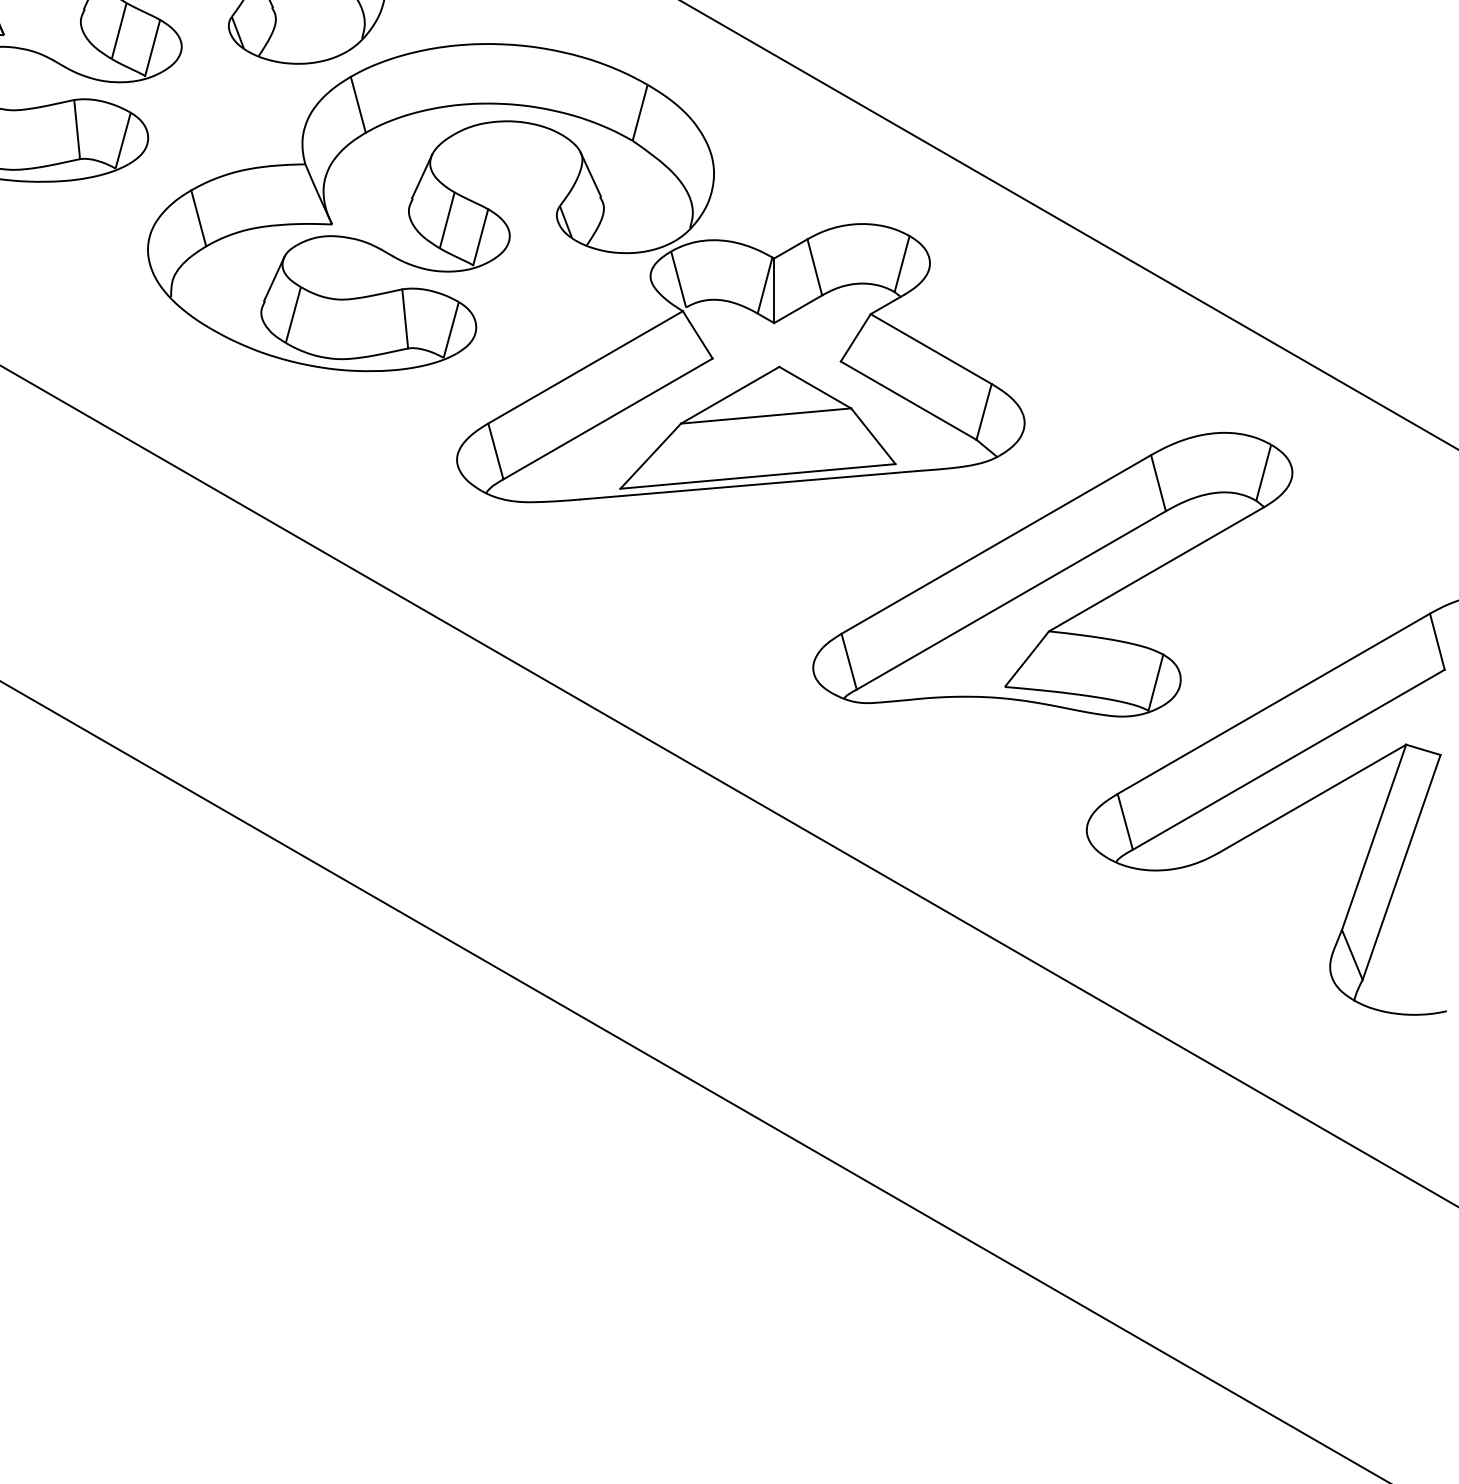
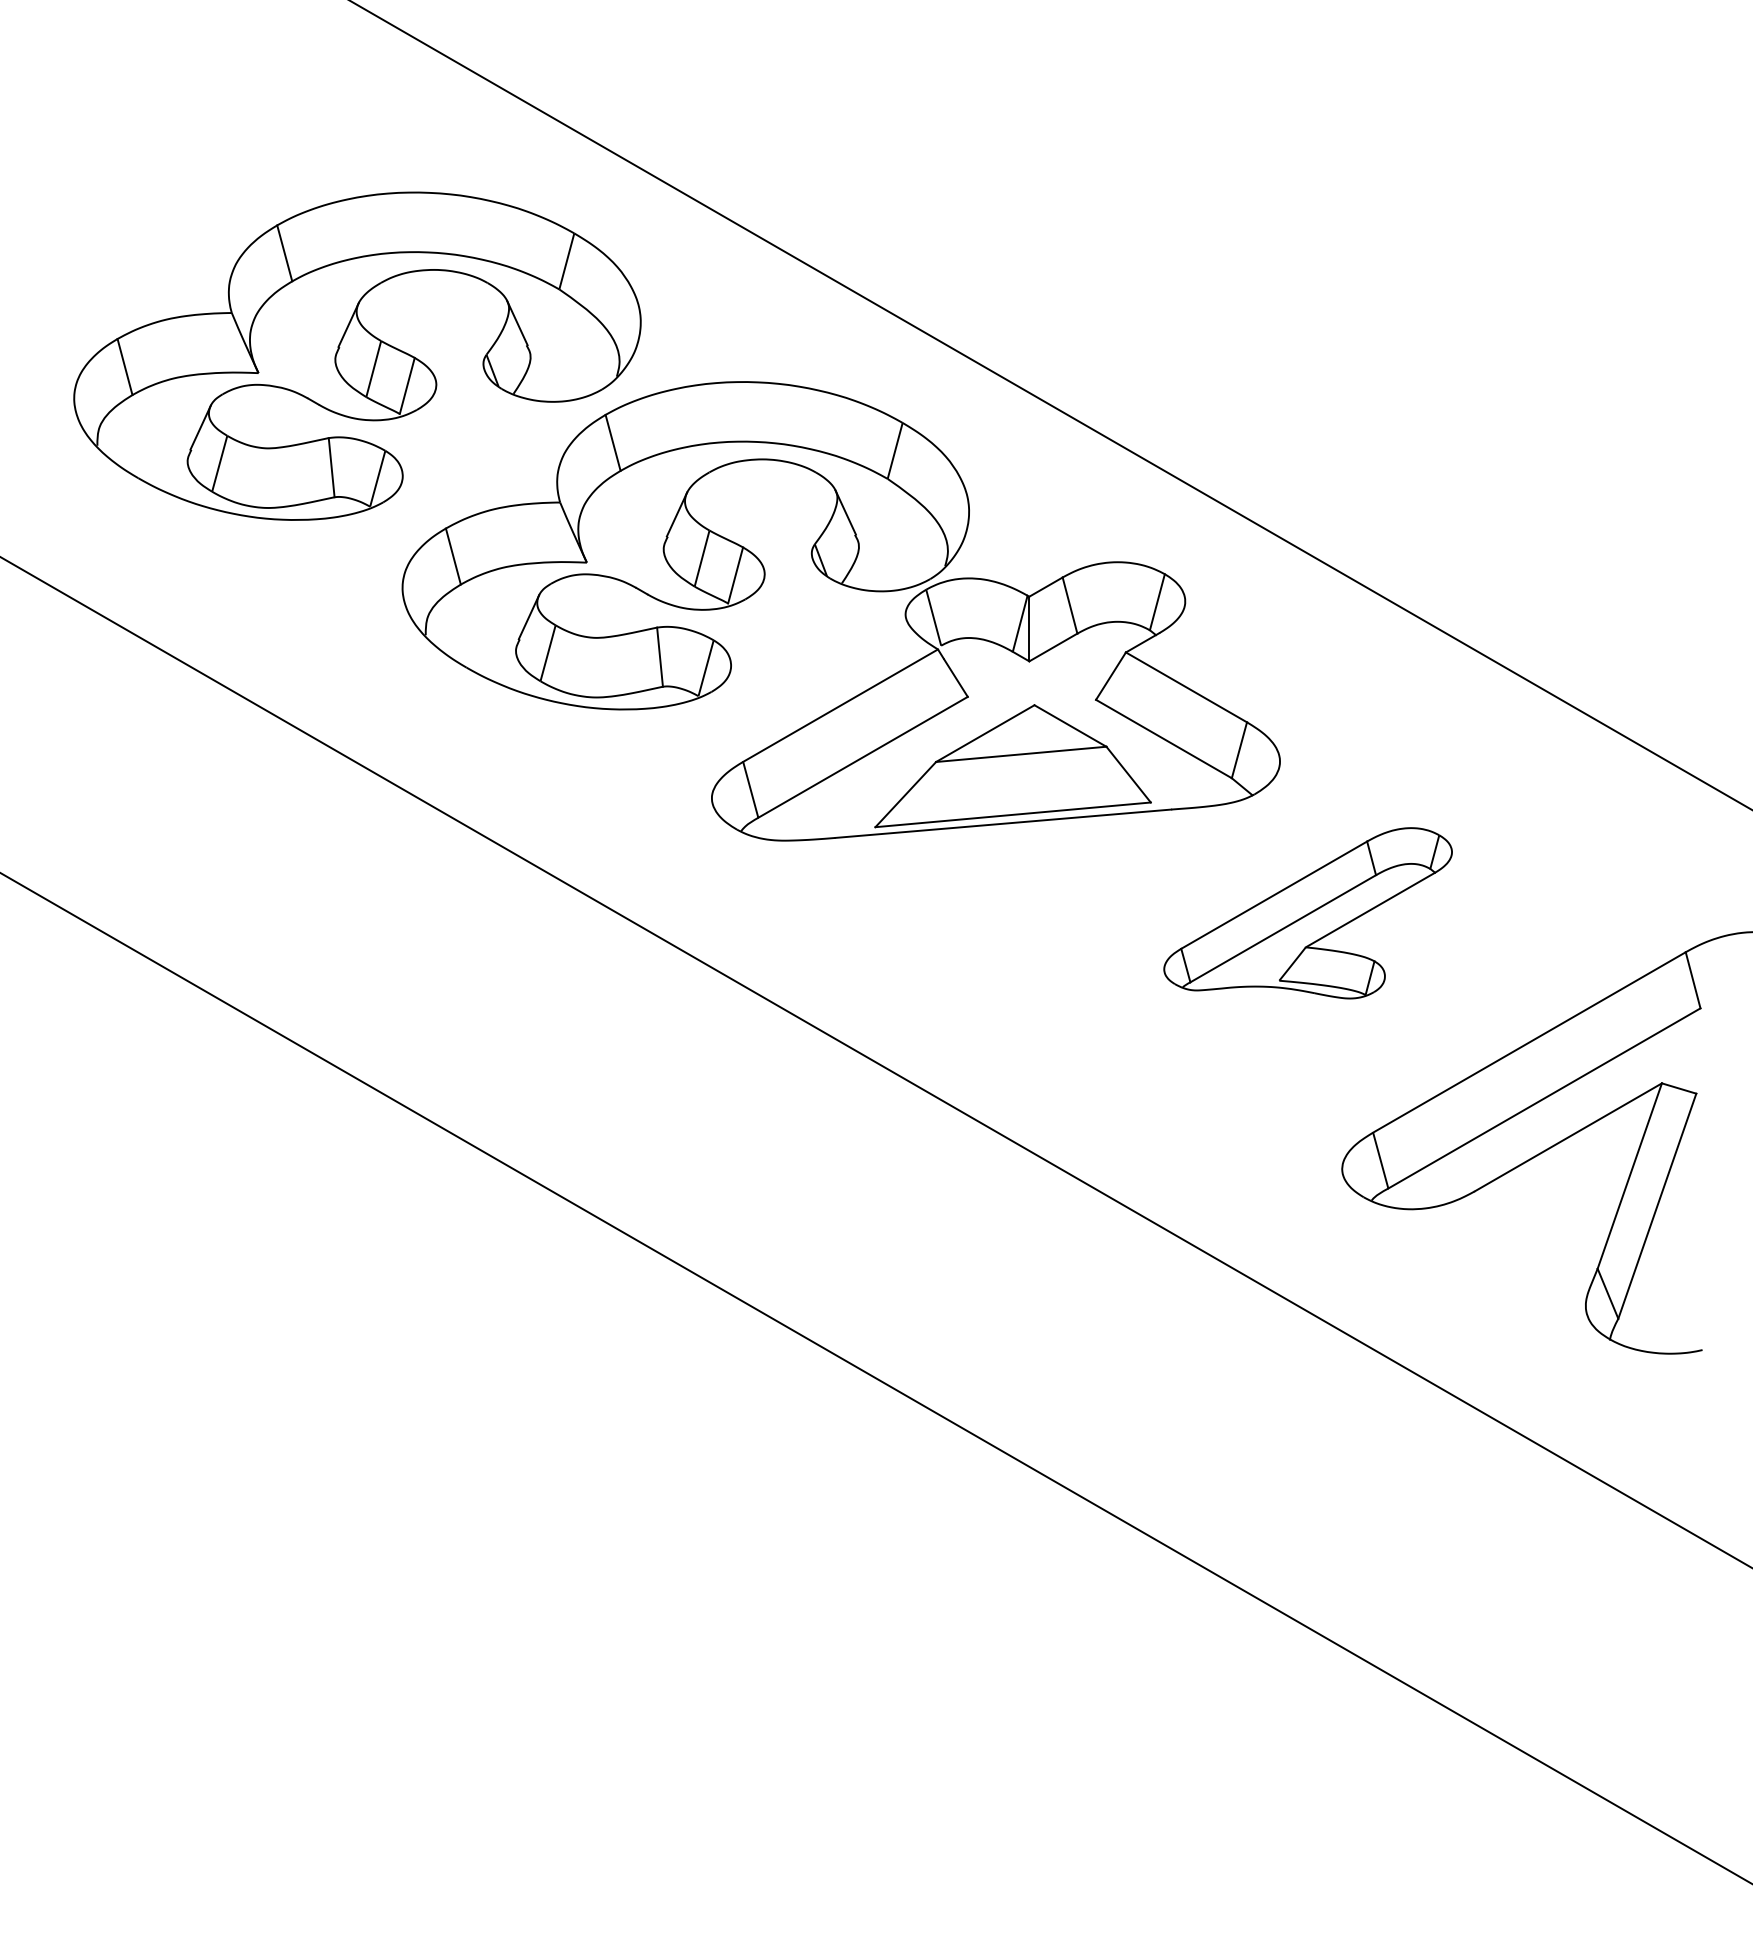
part: (1052, 575) -> (1307, 913), size x0.6

